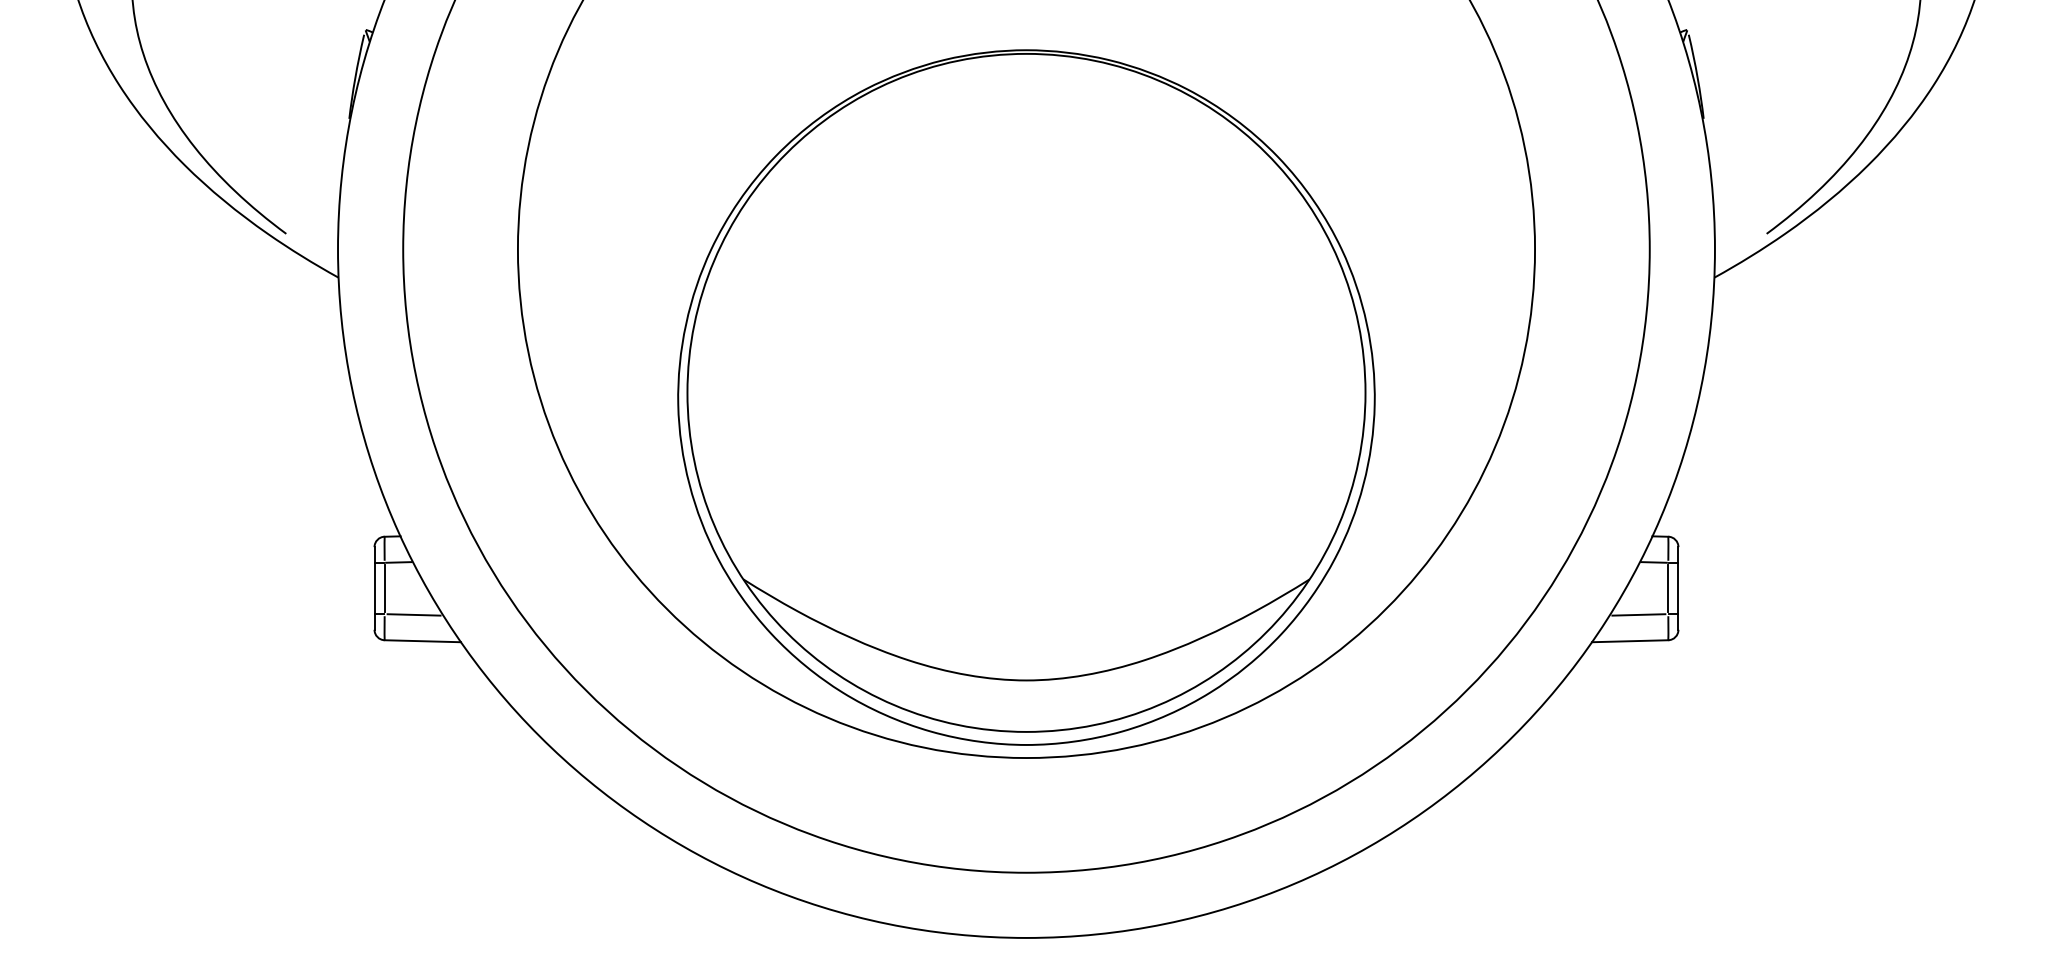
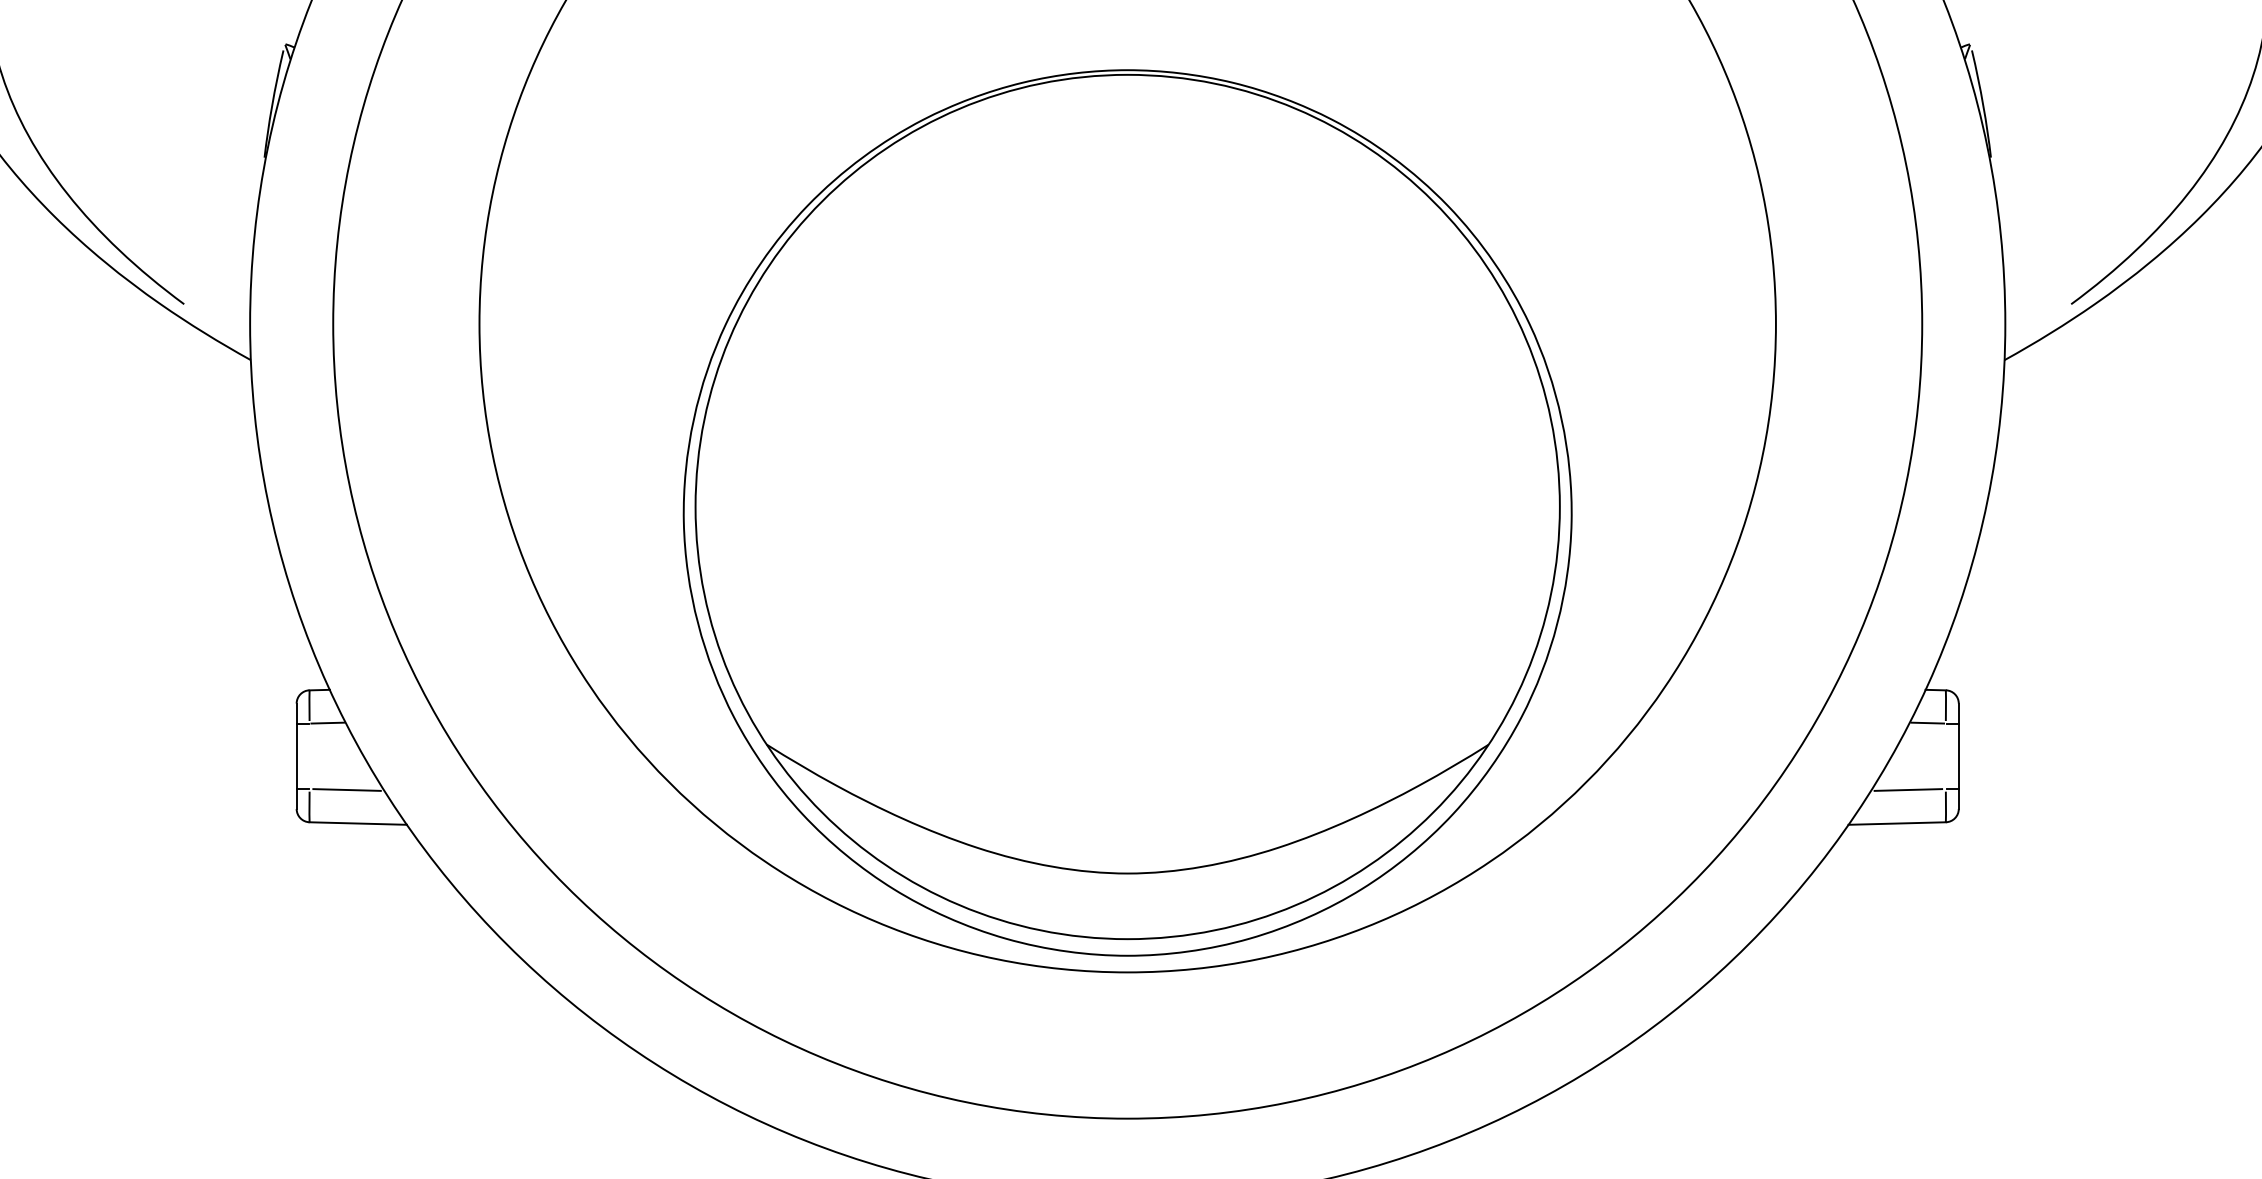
line: (384, 588) -> (309, 756), removed
line: (1668, 588) -> (1946, 756), removed

